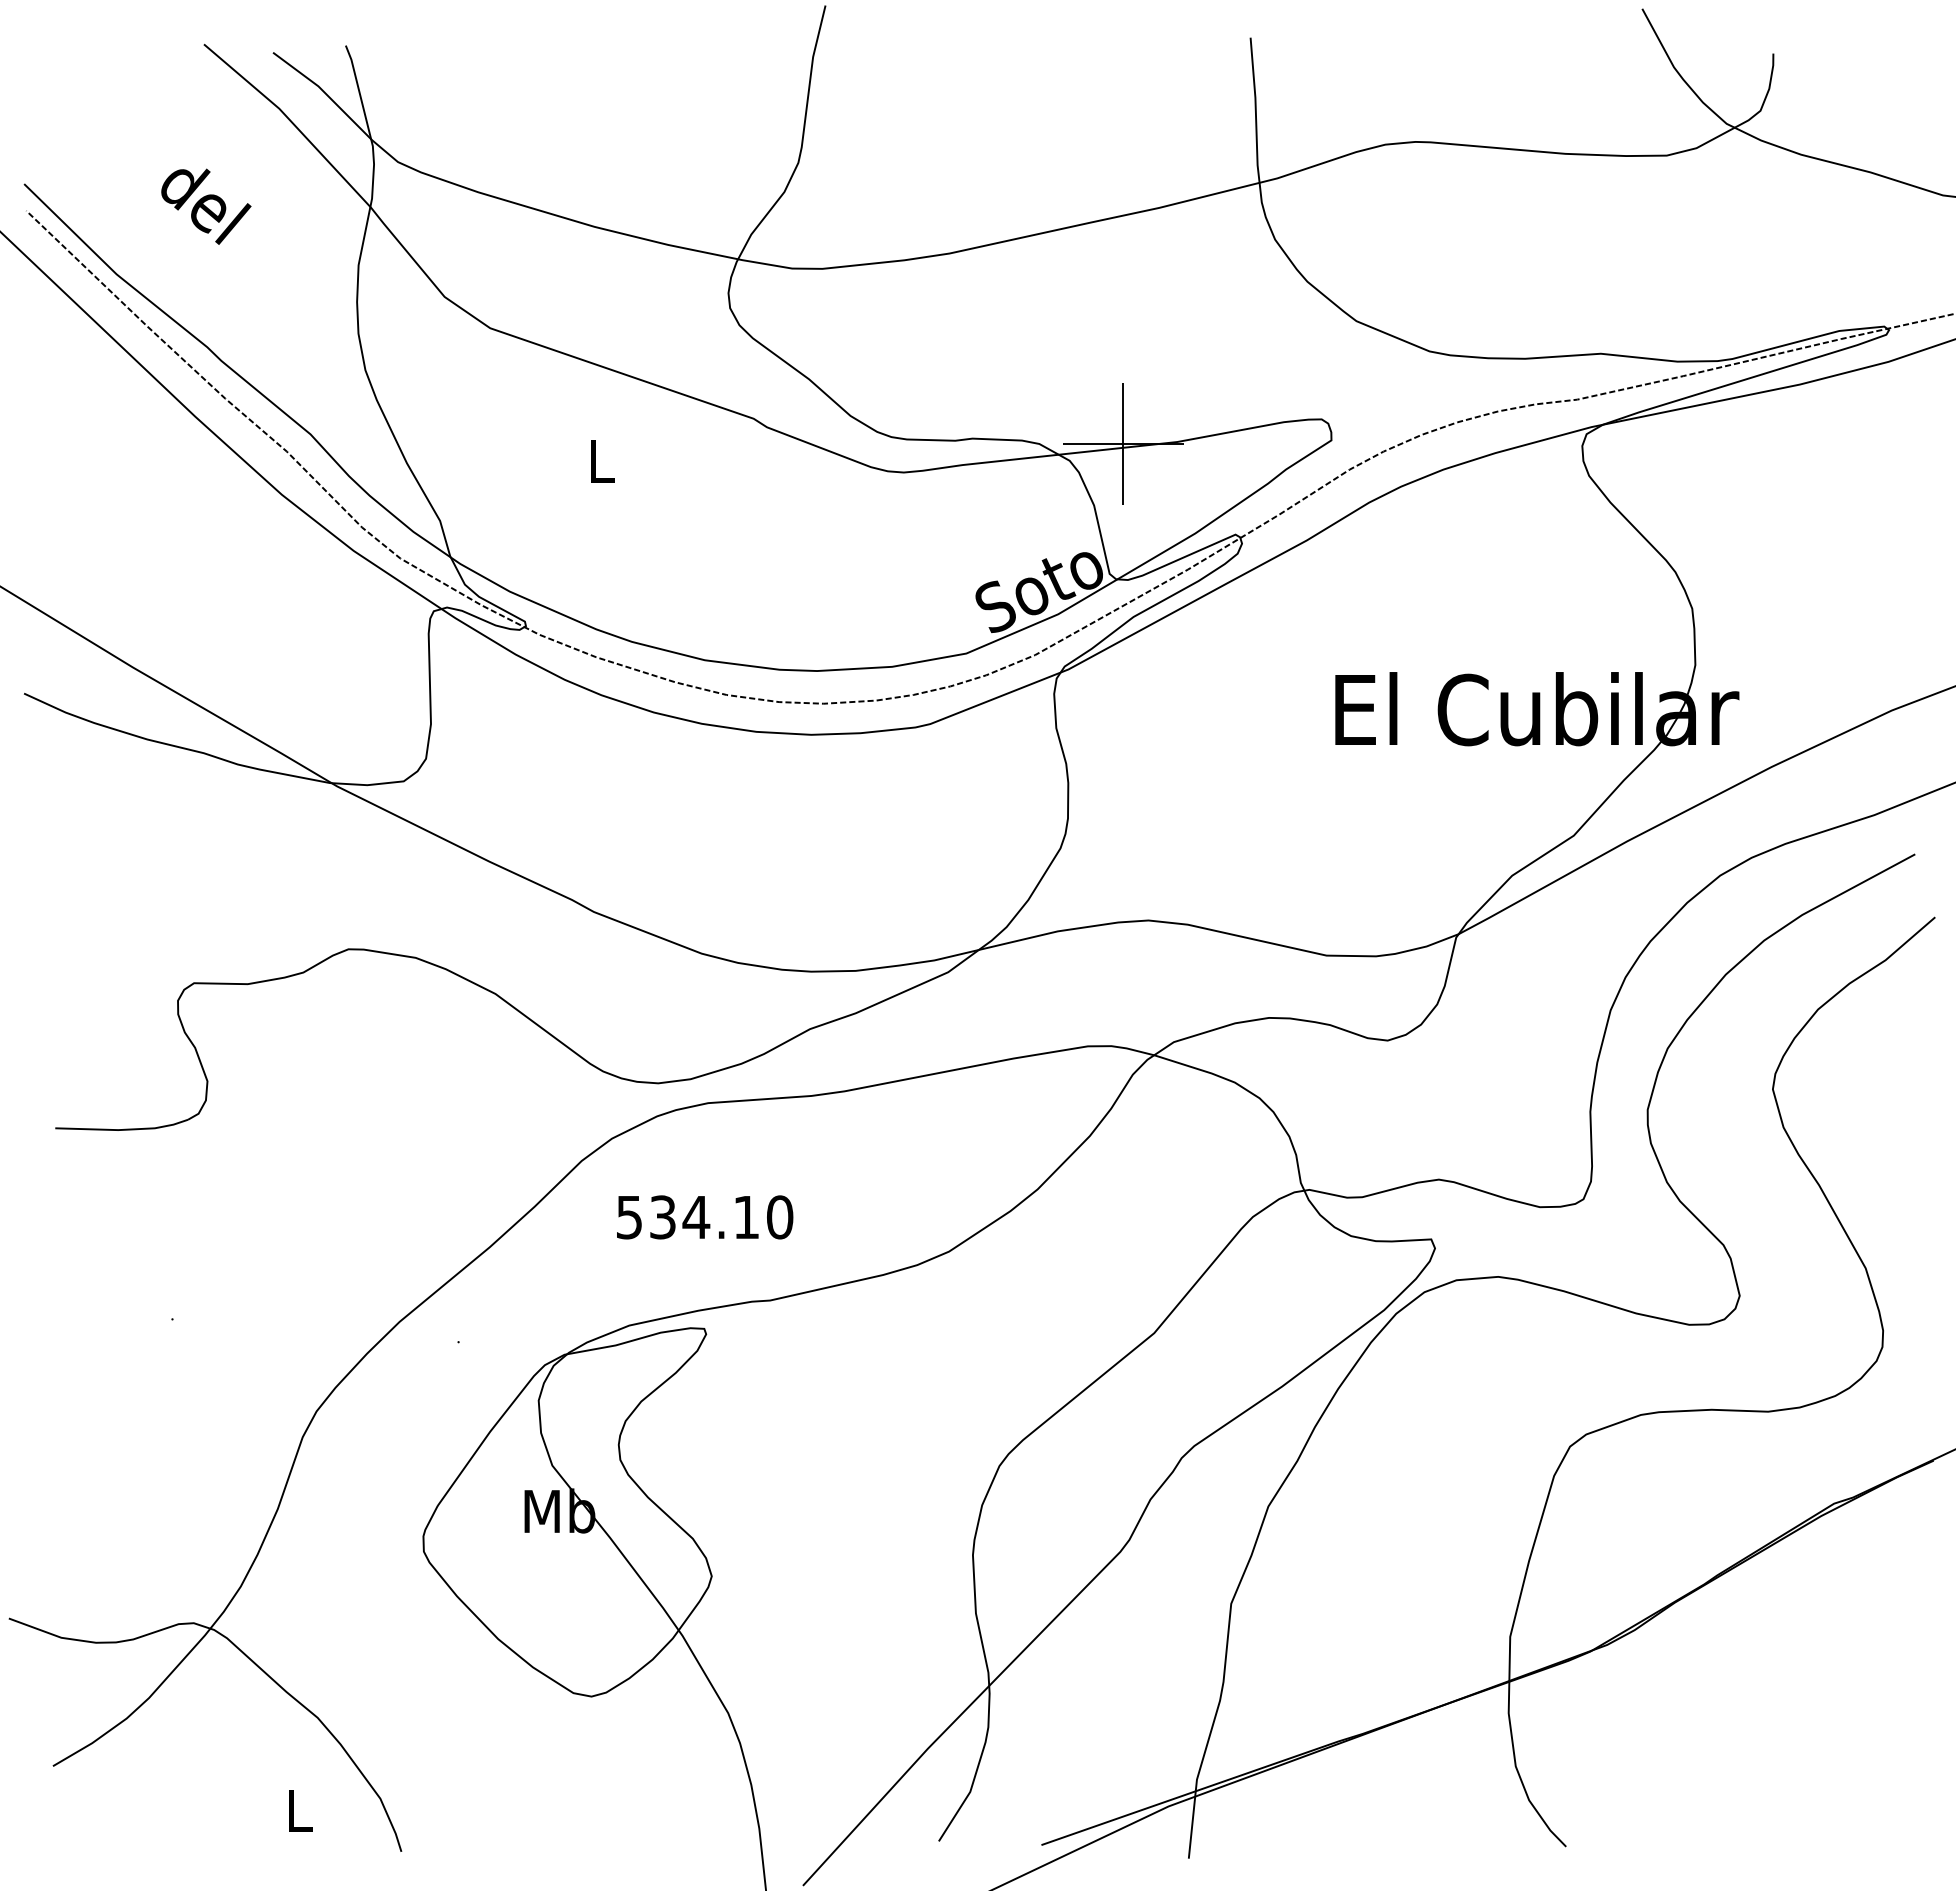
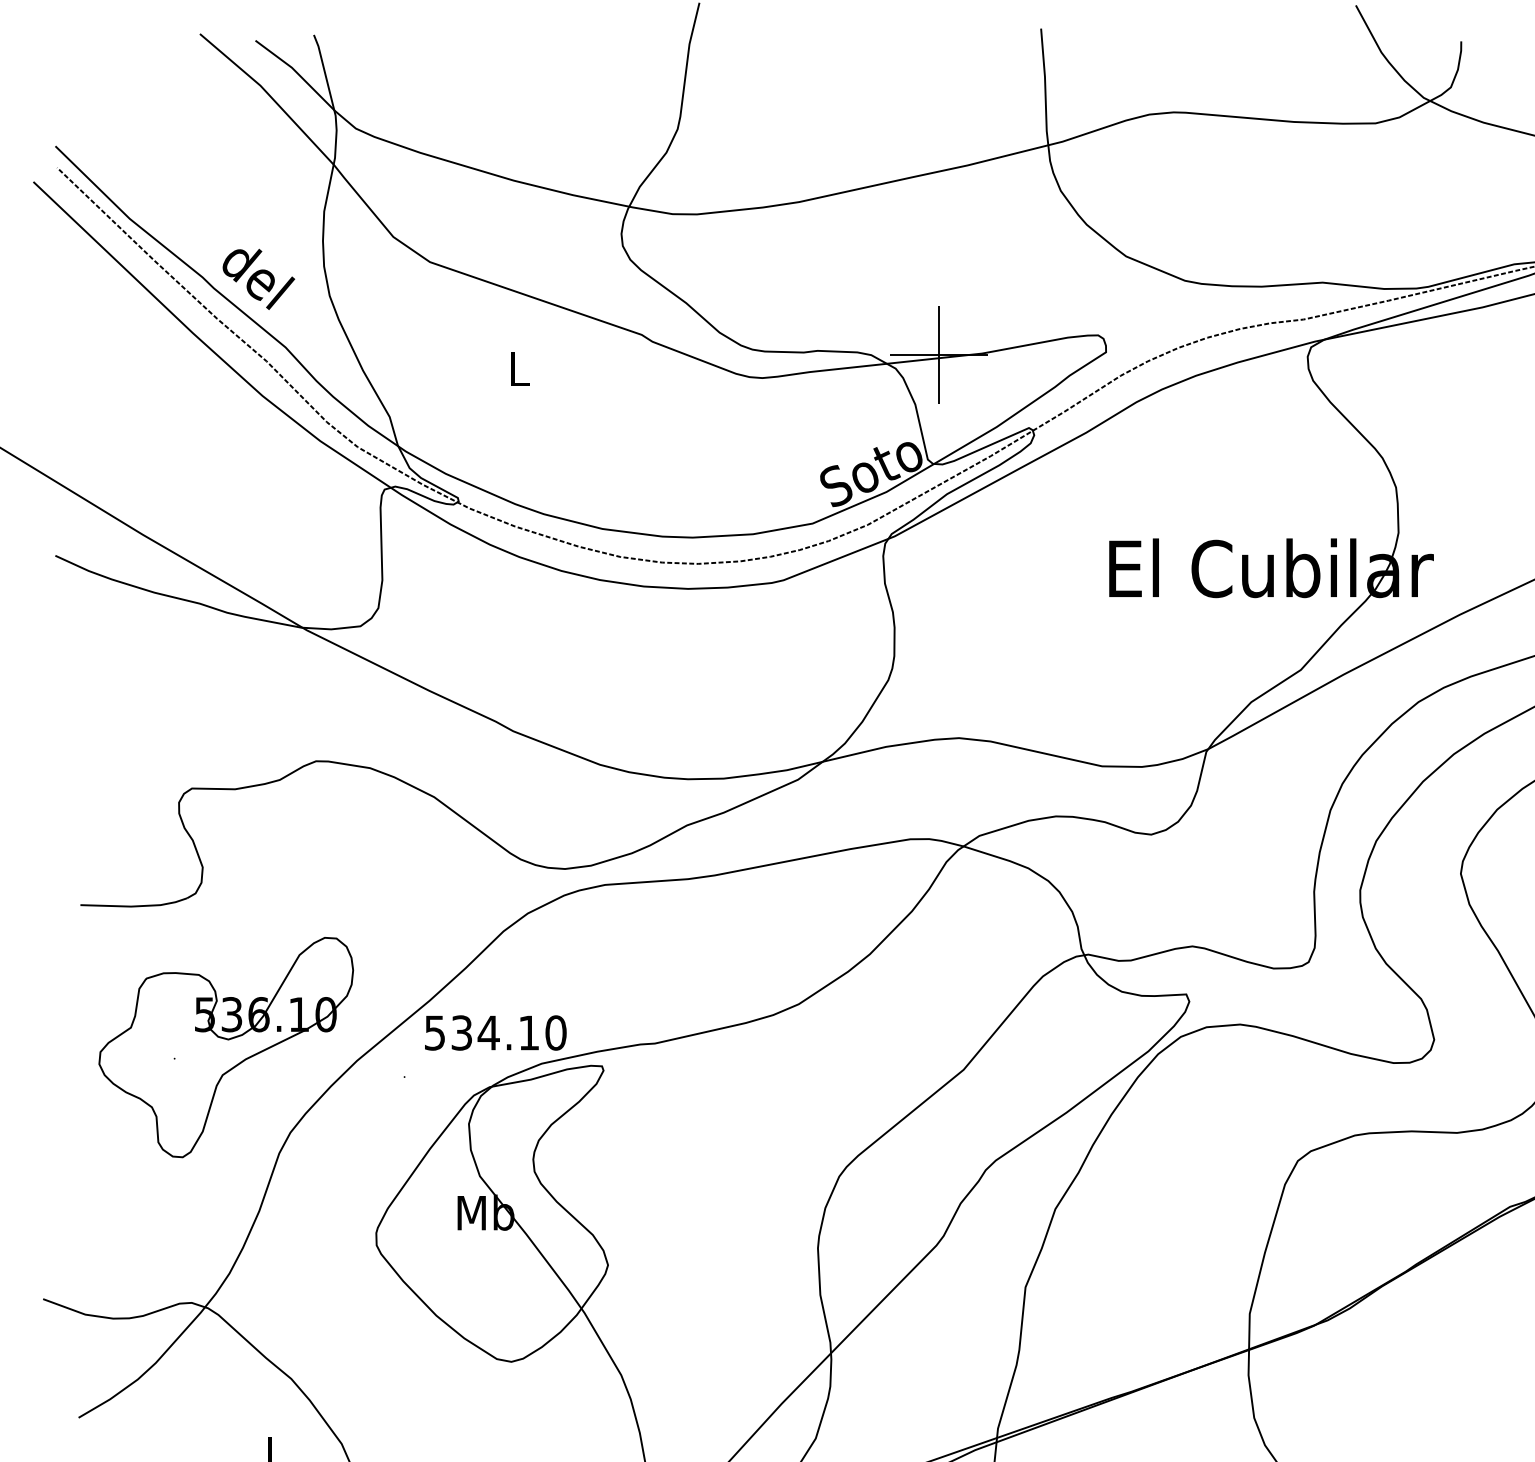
text: (206, 206) -> (259, 279), moved
text: (705, 1217) -> (496, 1033), moved
part: (236, 1305) -> (226, 1047), added

